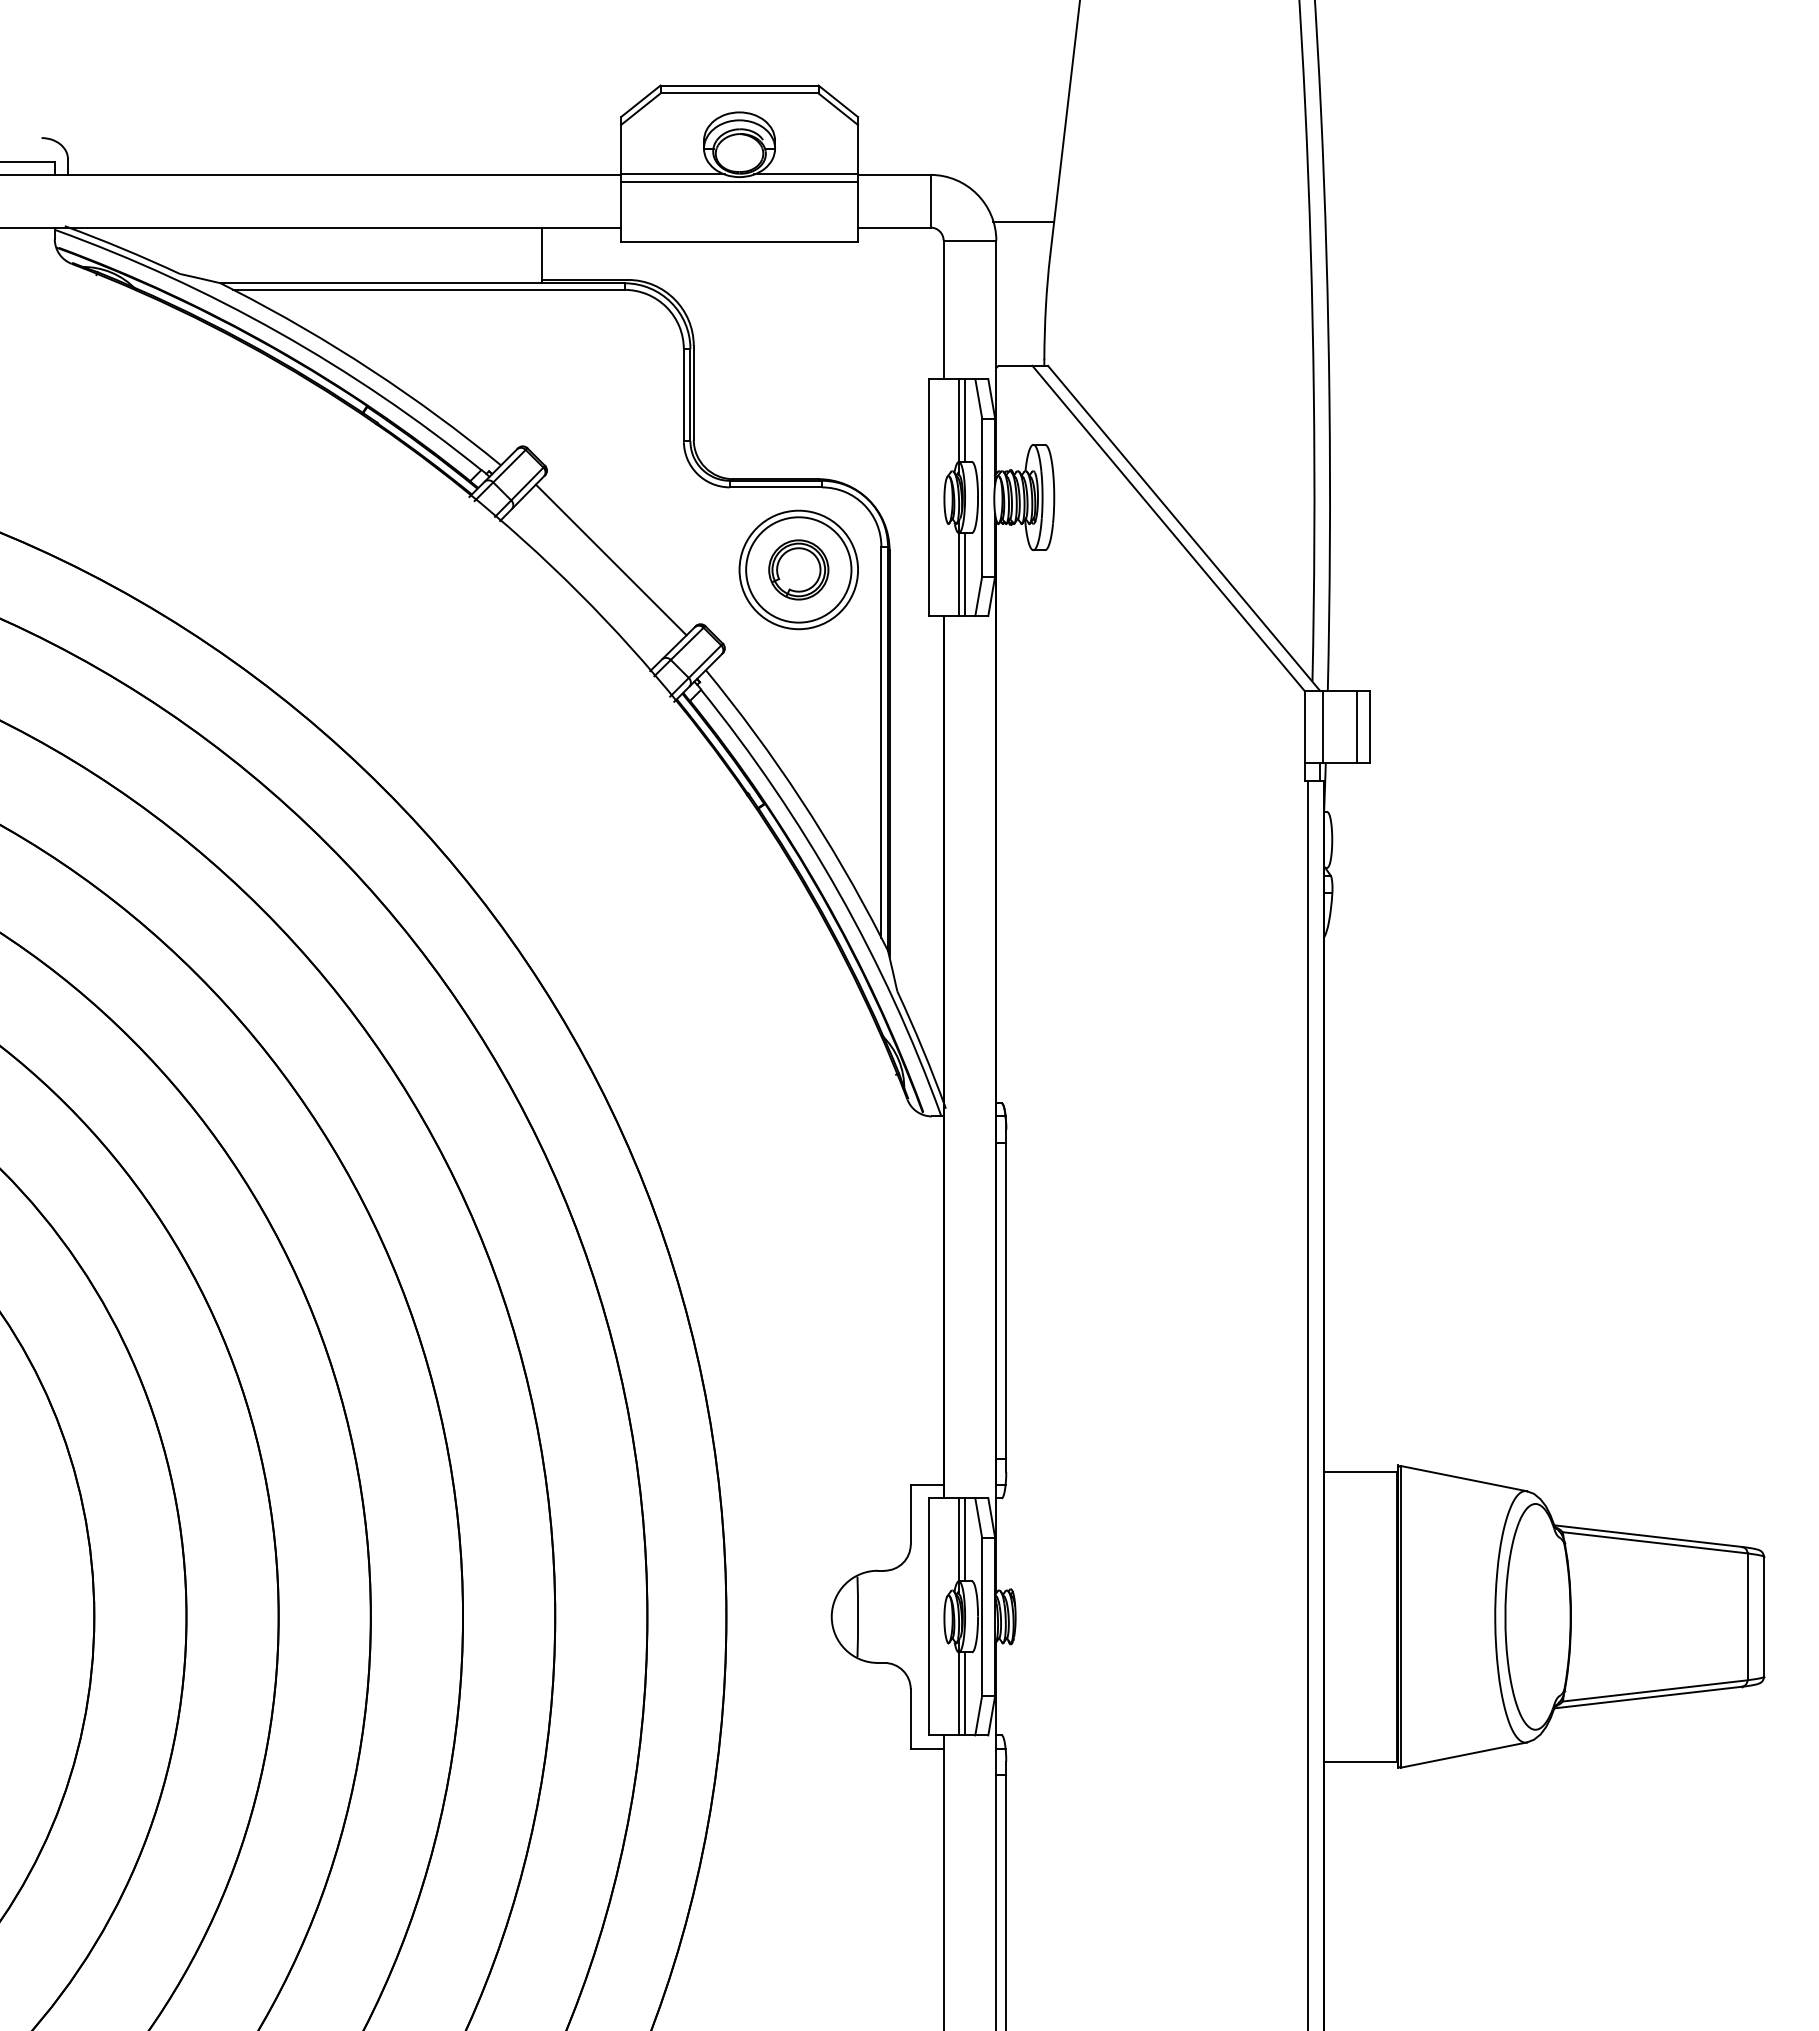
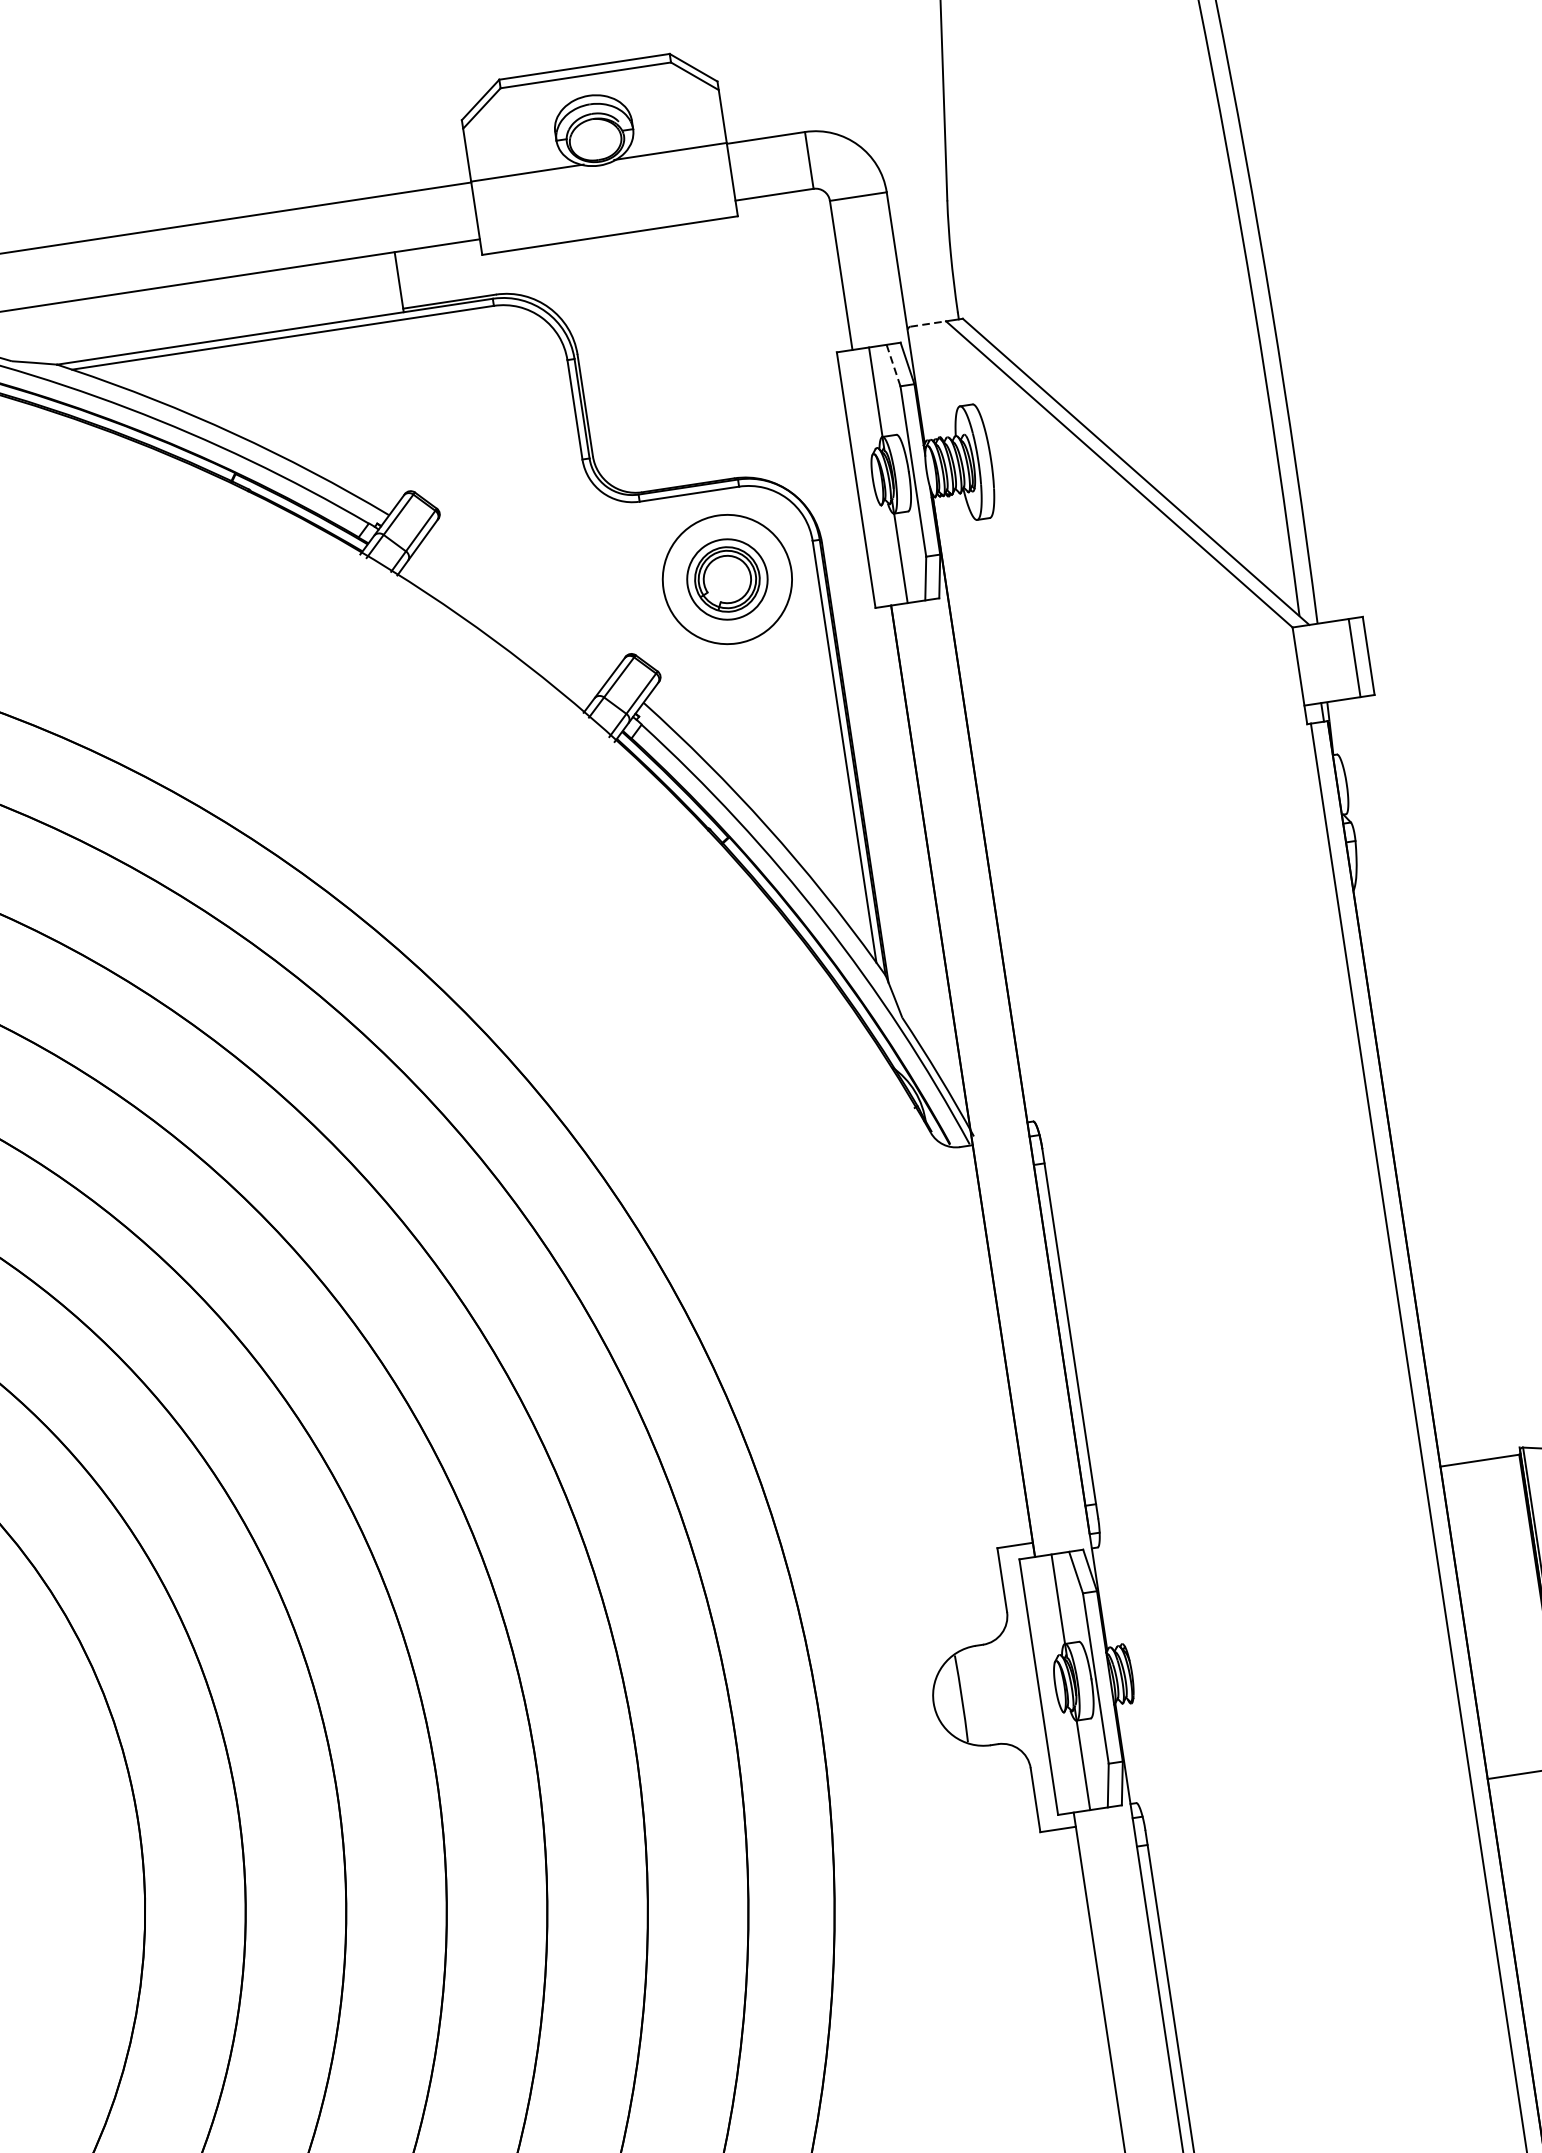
line: (739, 182) -> (600, 171), removed
line: (1023, 222) -> (913, 168), removed
line: (1015, 365) -> (927, 323), solid -> dashed
line: (978, 398) -> (893, 365), solid -> dashed
line: (964, 420) -> (881, 391), removed
line: (610, 559) -> (522, 598), removed
circle: (798, 569) -> (727, 579), size x0.7
line: (964, 574) -> (906, 557), removed
line: (1322, 726) -> (1317, 662), removed
line: (964, 1539) -> (1064, 1597), removed
line: (964, 1693) -> (1089, 1764), removed

